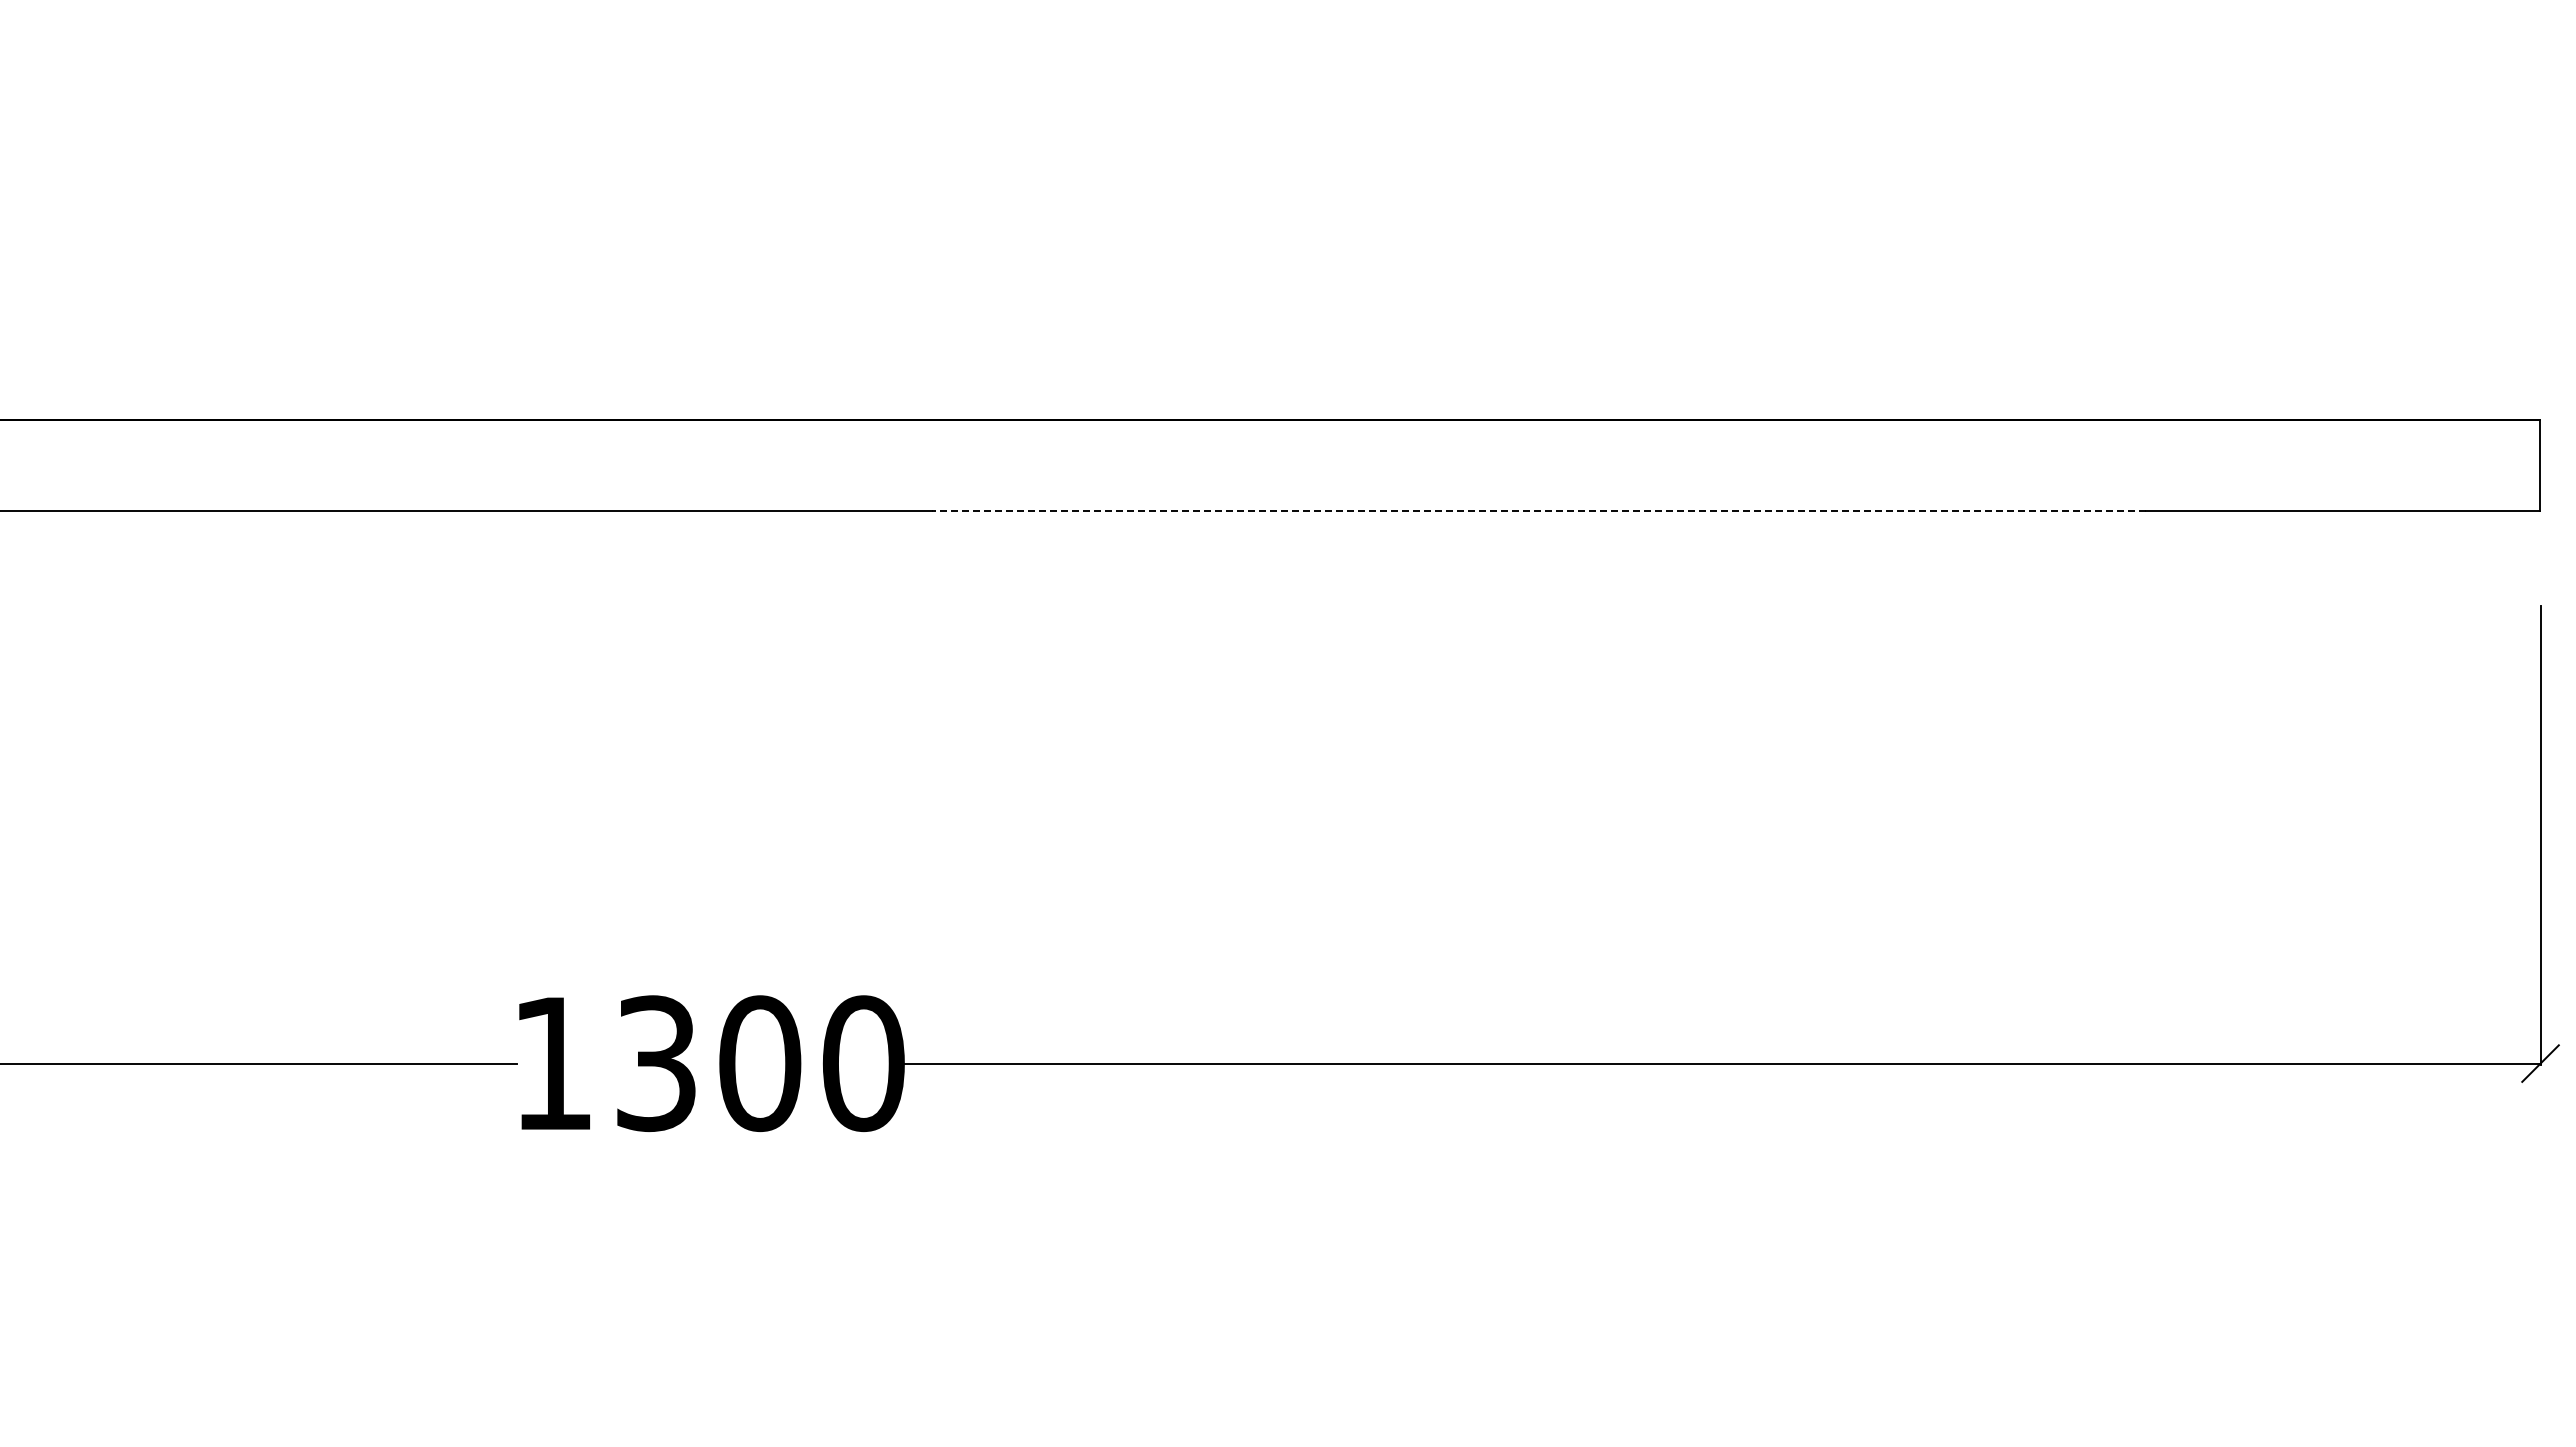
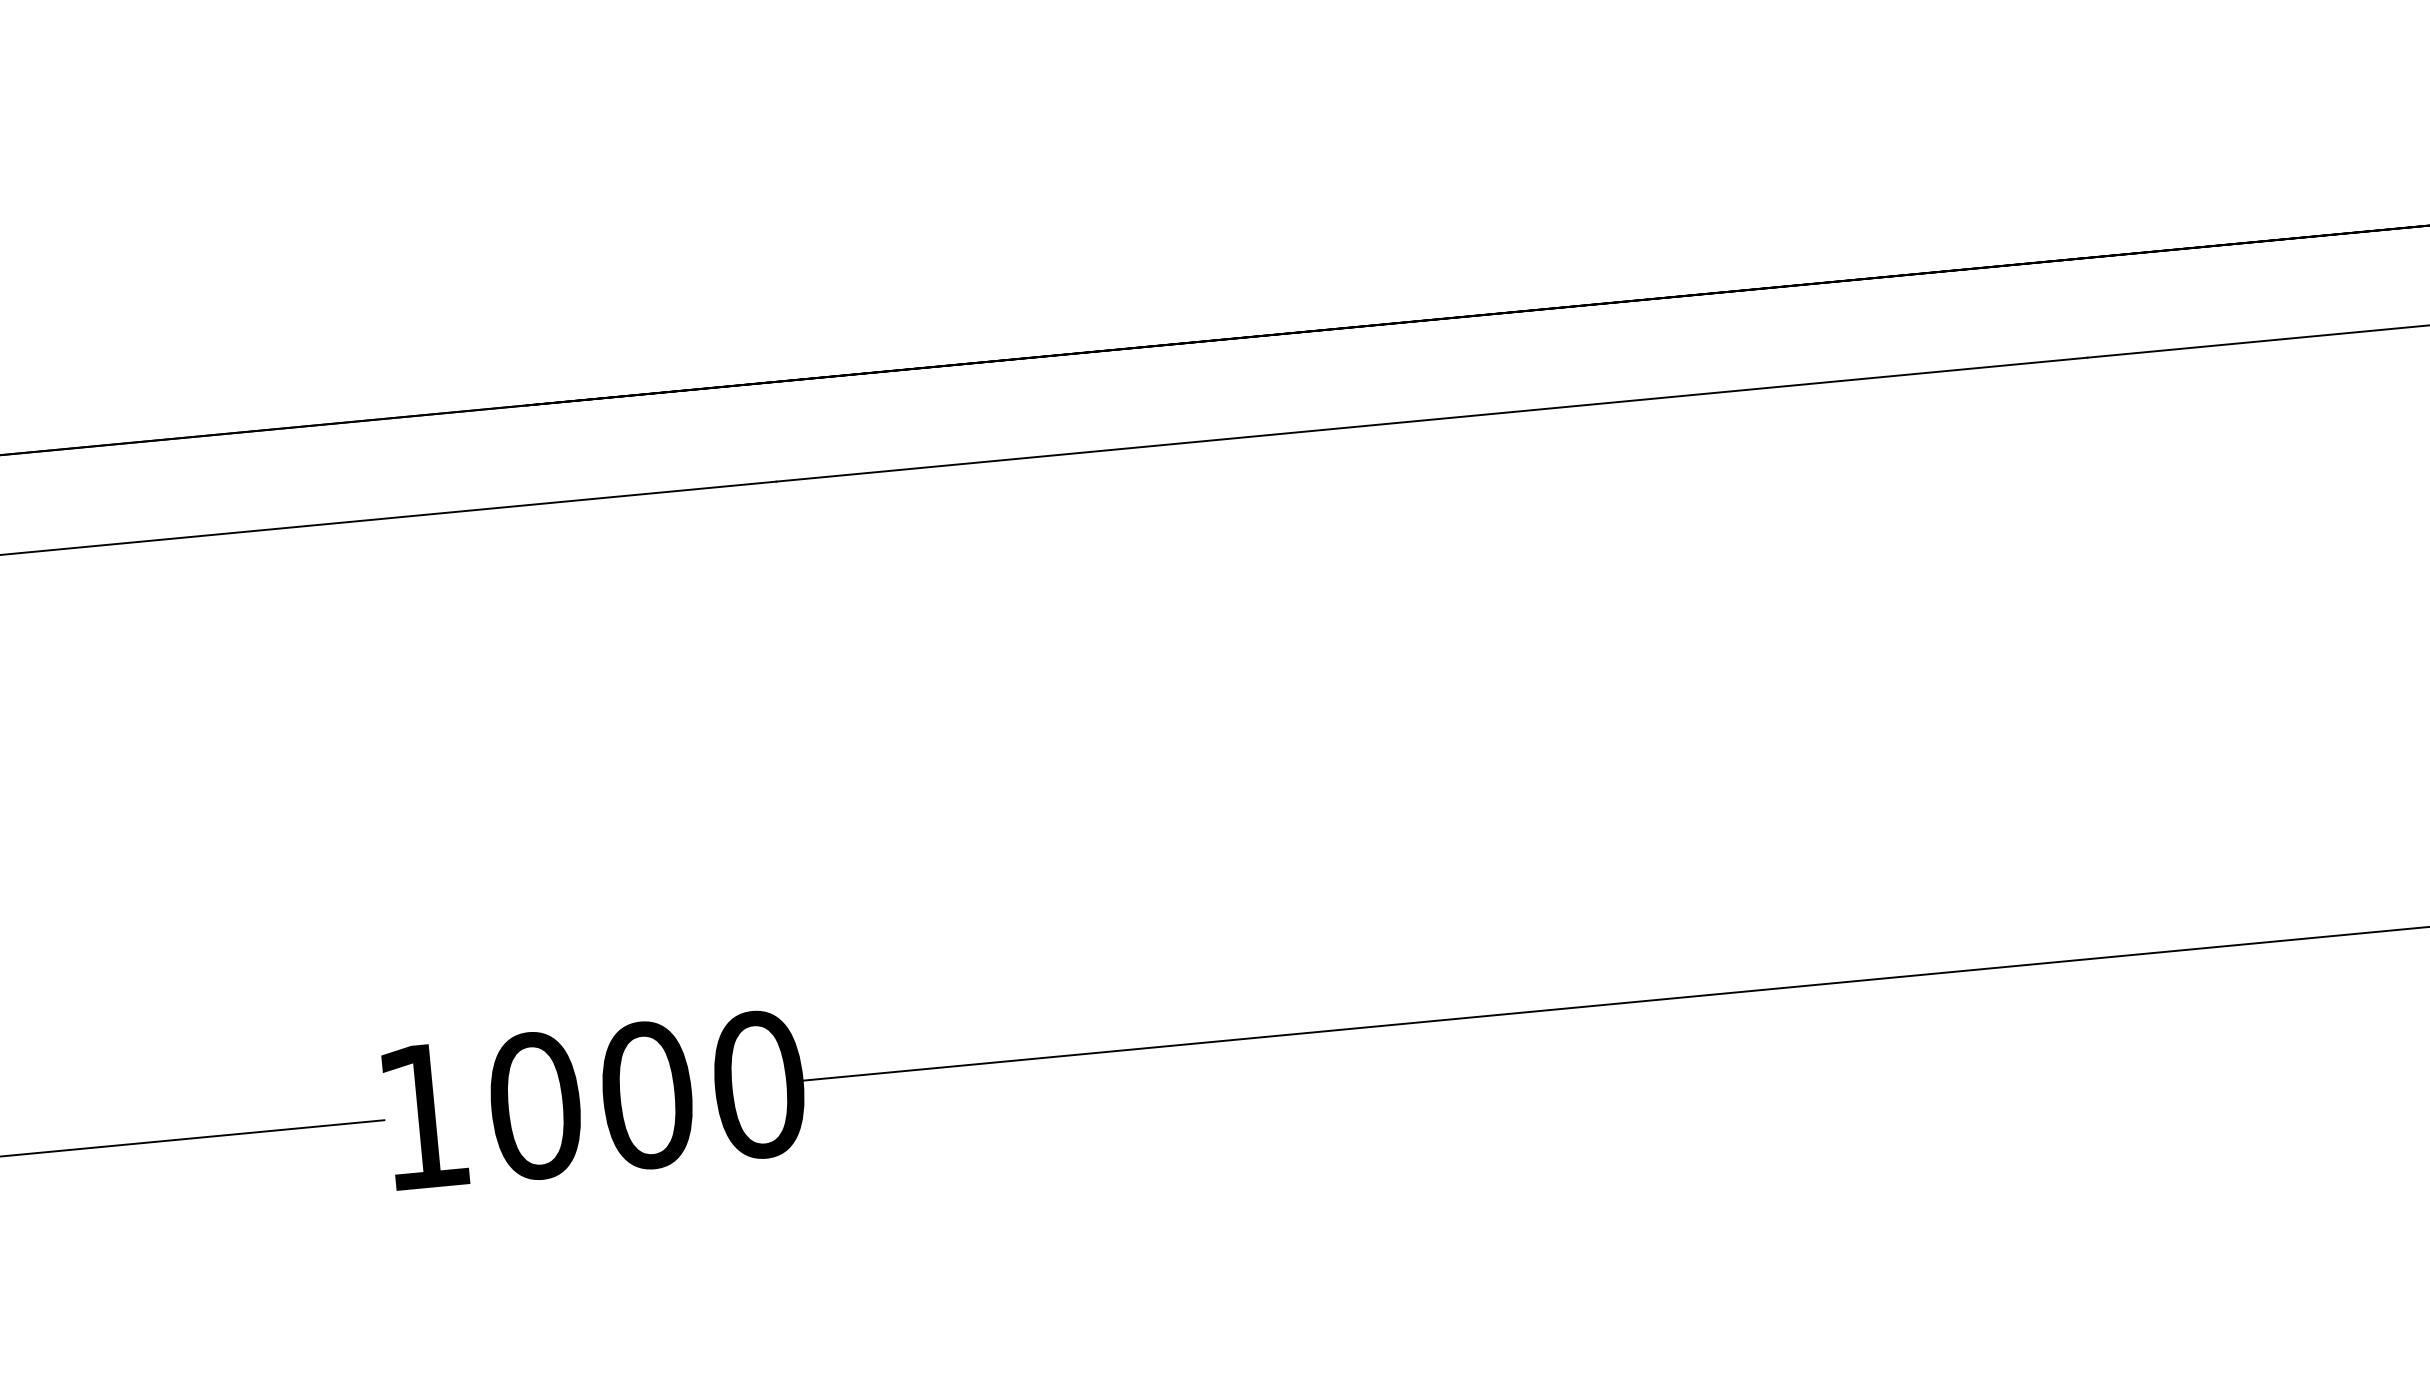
line: (1538, 511) -> (1431, 419), dashed -> solid
text: (656, 1063) -> (535, 1105), 1300 -> 1000

